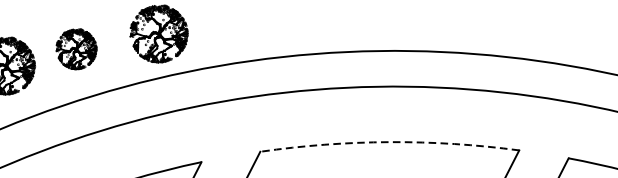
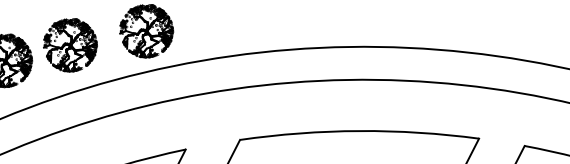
part: (76, 49) -> (70, 45), size x1.43
line: (389, 142) -> (359, 131), dashed -> solid

